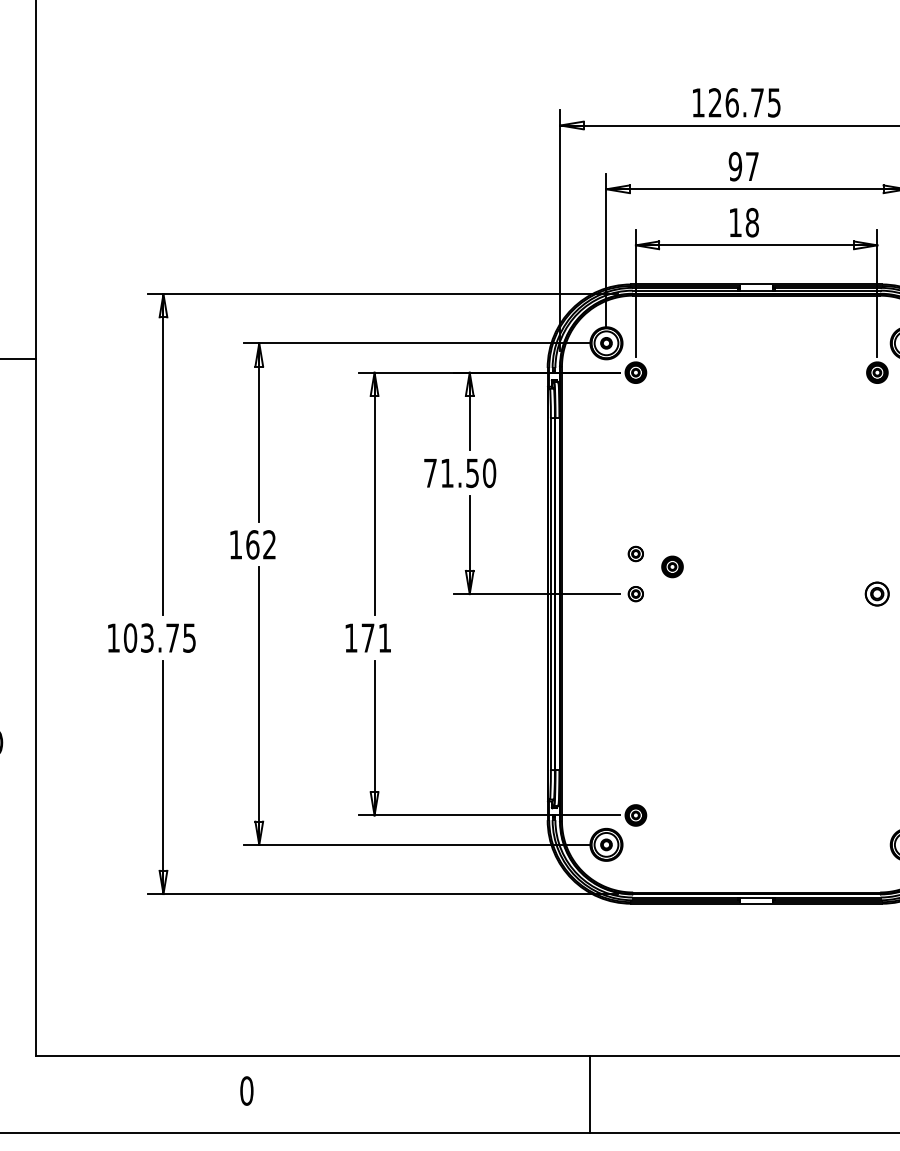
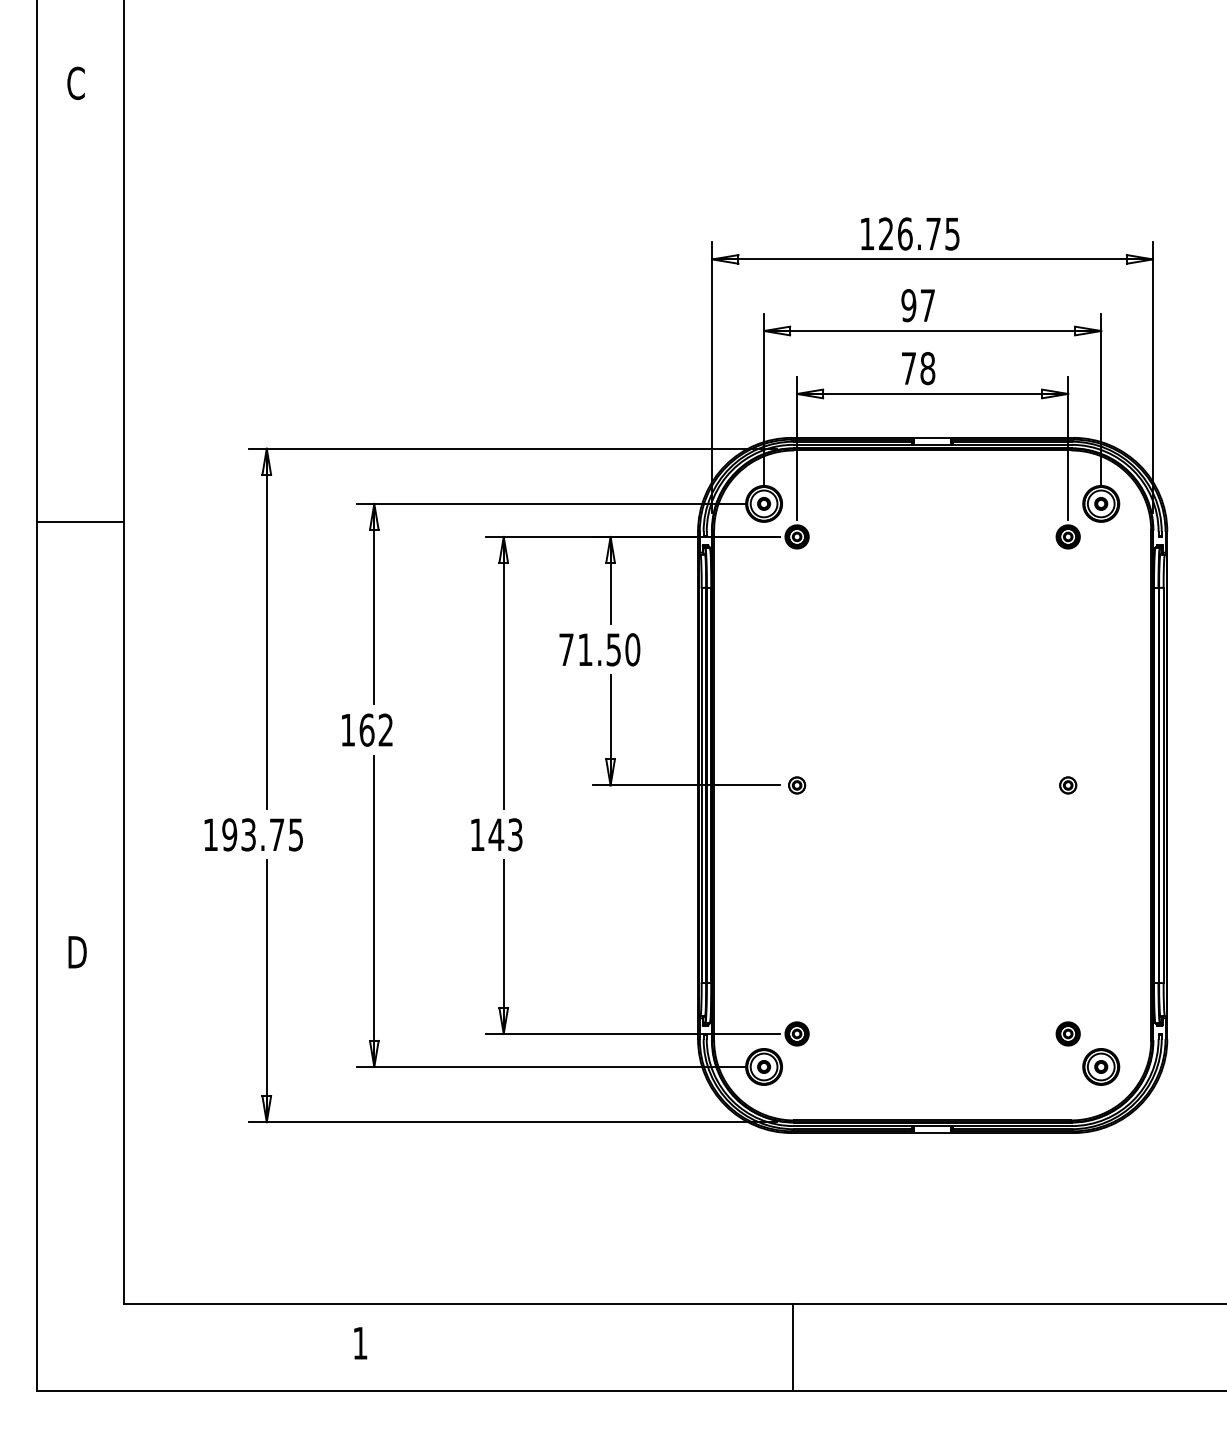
text: (735, 222) -> (908, 368), 18 -> 78
part: (636, 554) -> (797, 740), removed
part: (671, 566) -> (1067, 1033), moved
part: (877, 594) -> (1068, 785), size x0.62
text: (130, 637) -> (229, 834), 103.75 -> 193.75
text: (376, 637) -> (505, 834), 171 -> 143
text: (246, 1090) -> (360, 1342), 0 -> 1
line: (589, 1094) -> (792, 1347), moved

